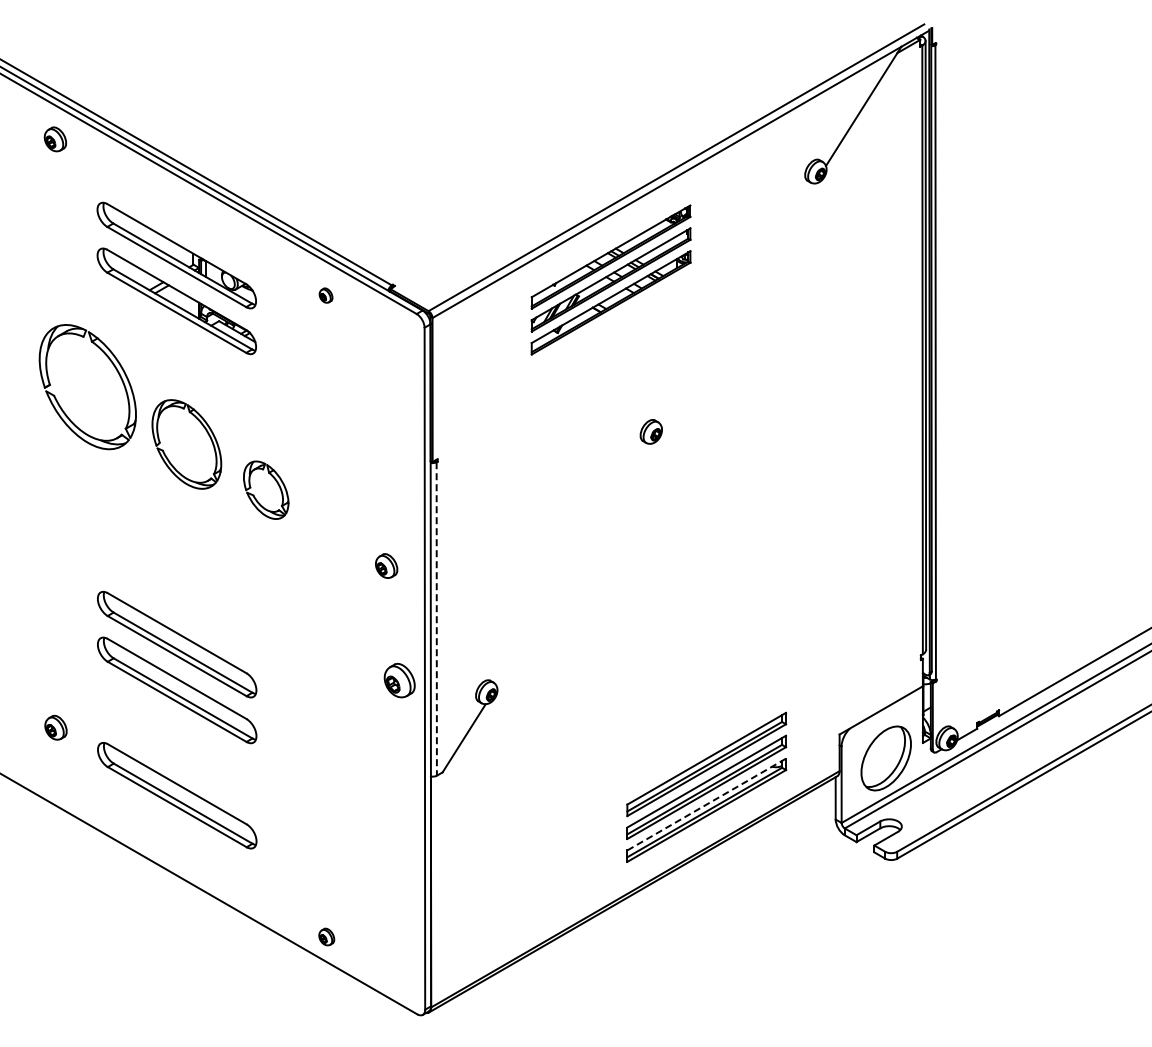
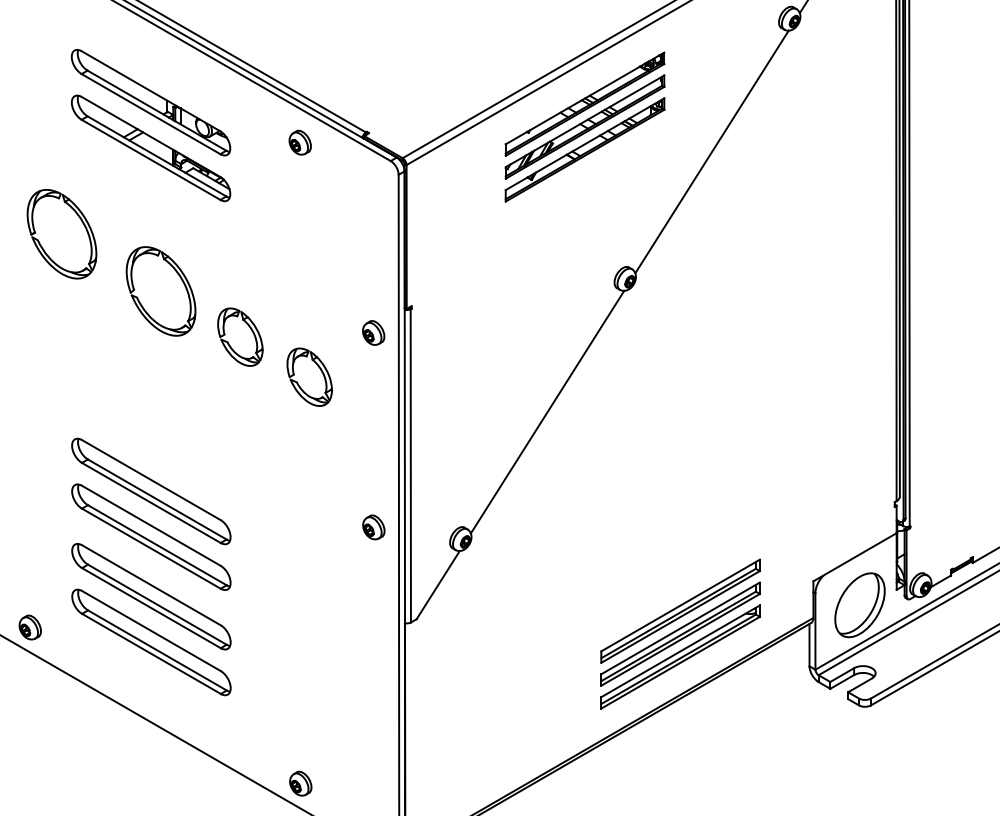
part: (325, 295) -> (299, 142), size x1.67
line: (737, 304) -> (711, 151), added
part: (87, 387) -> (61, 234), size x0.71
part: (335, 529) -> (309, 376), added
line: (573, 564) -> (547, 411), added
part: (386, 565) -> (373, 332), moved
line: (436, 618) -> (410, 465), dashed -> solid
part: (399, 680) -> (373, 527), size x0.71
part: (55, 727) -> (29, 627), moved
part: (177, 749) -> (151, 596), added
line: (706, 804) -> (680, 651), dashed -> solid
part: (326, 936) -> (300, 783), size x1.43

